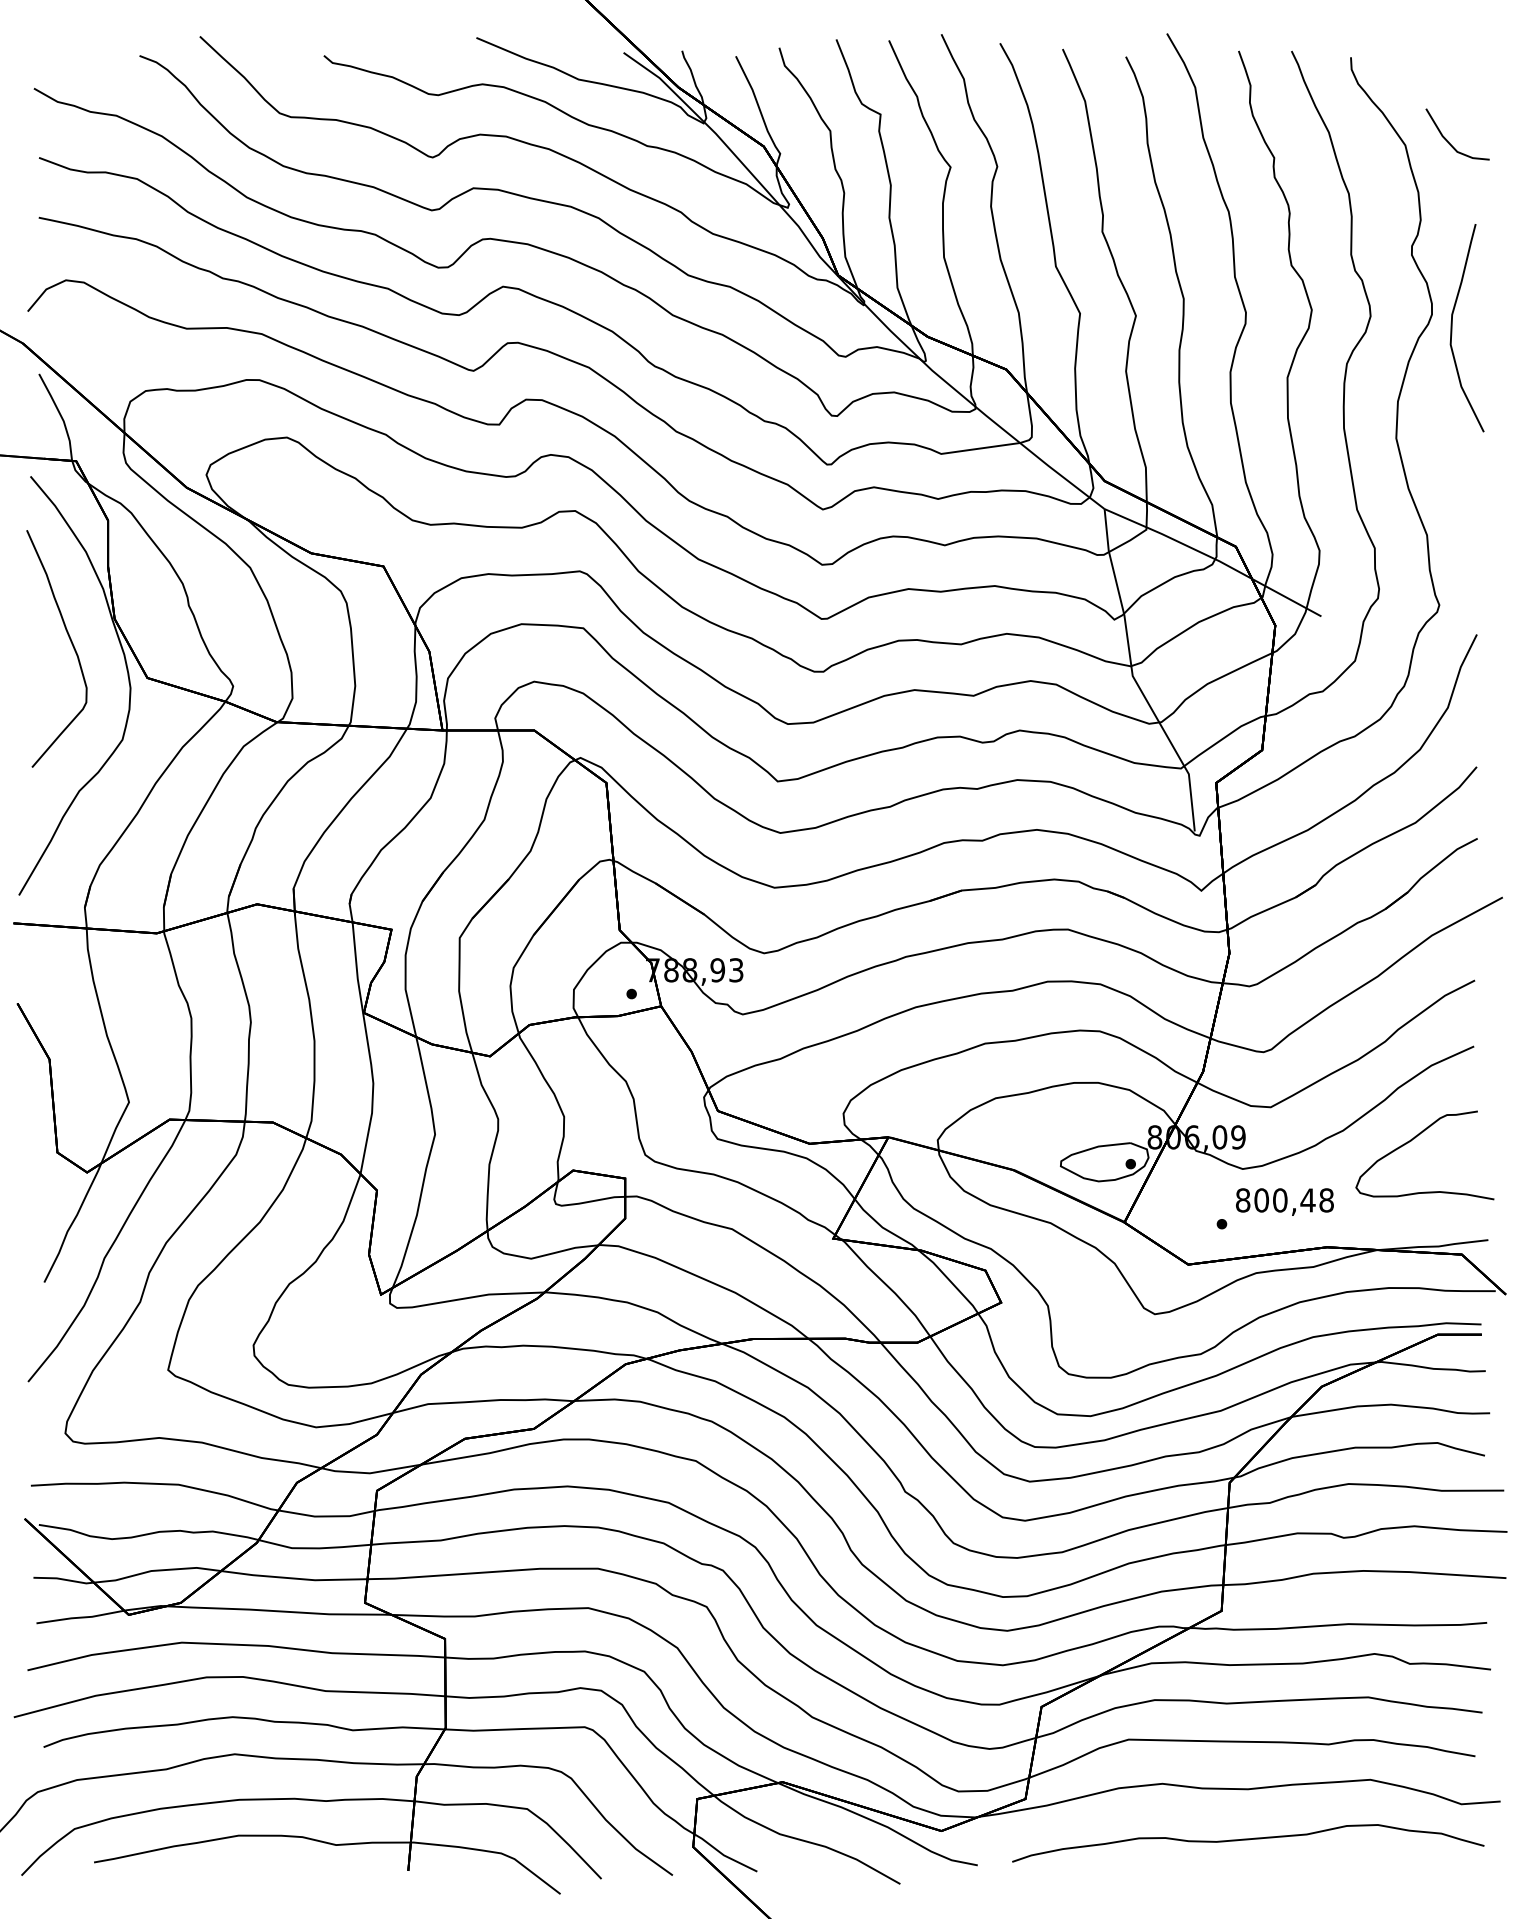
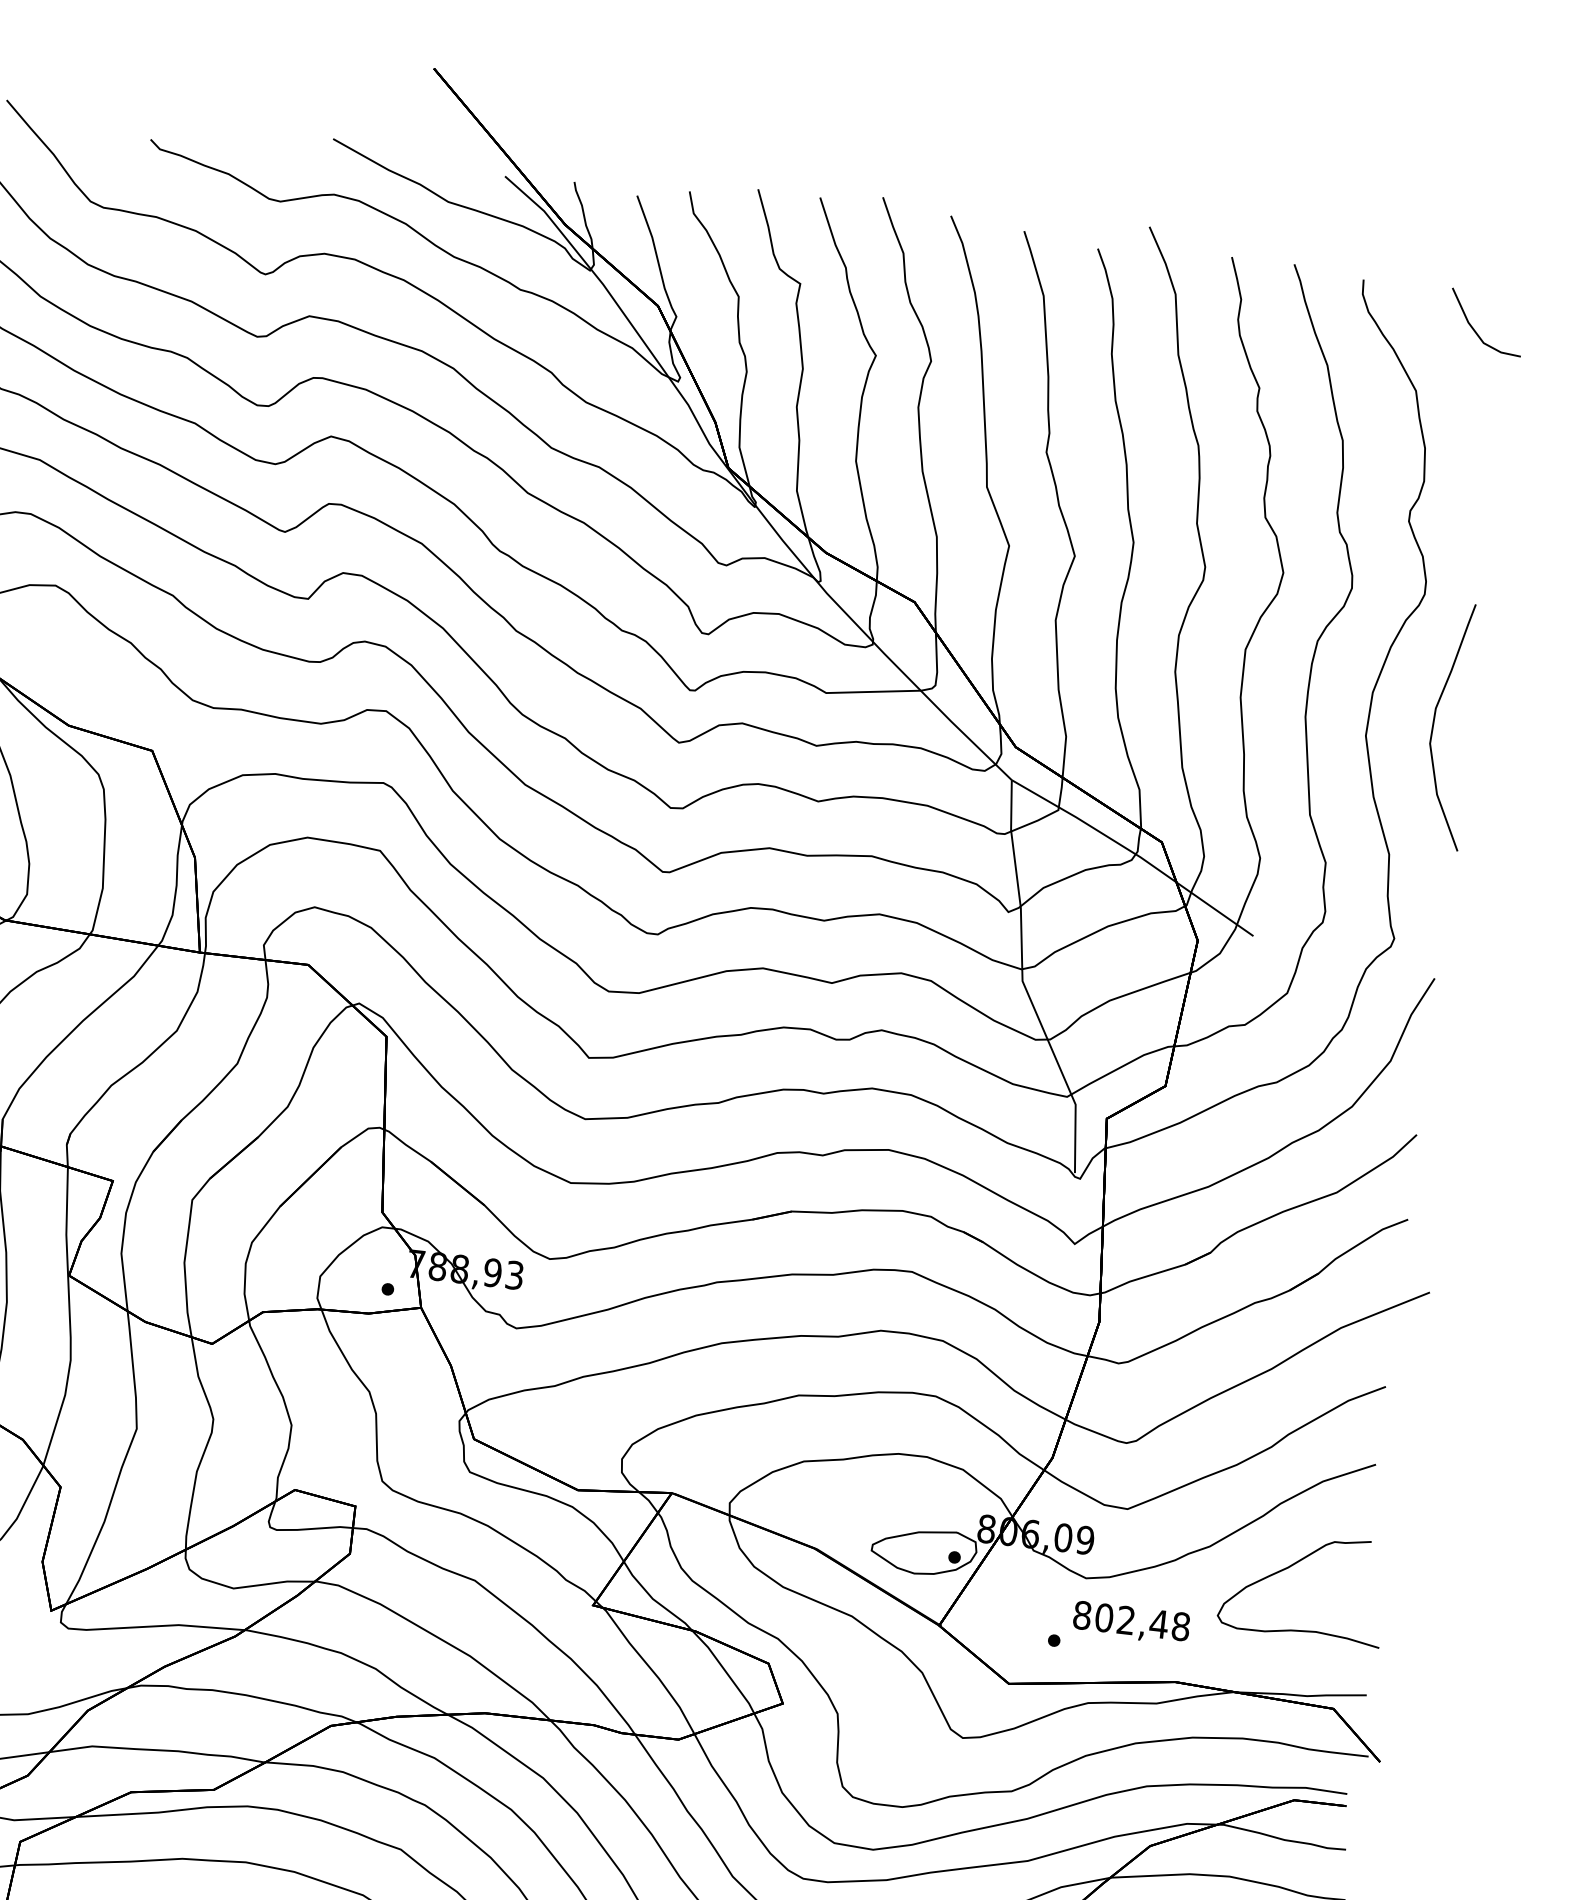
line: (1447, 139) -> (1473, 327), moved
curve: (1452, 328) -> (1434, 724), moved
text: (1280, 1200) -> (1126, 1620), 800,48 -> 802,48

